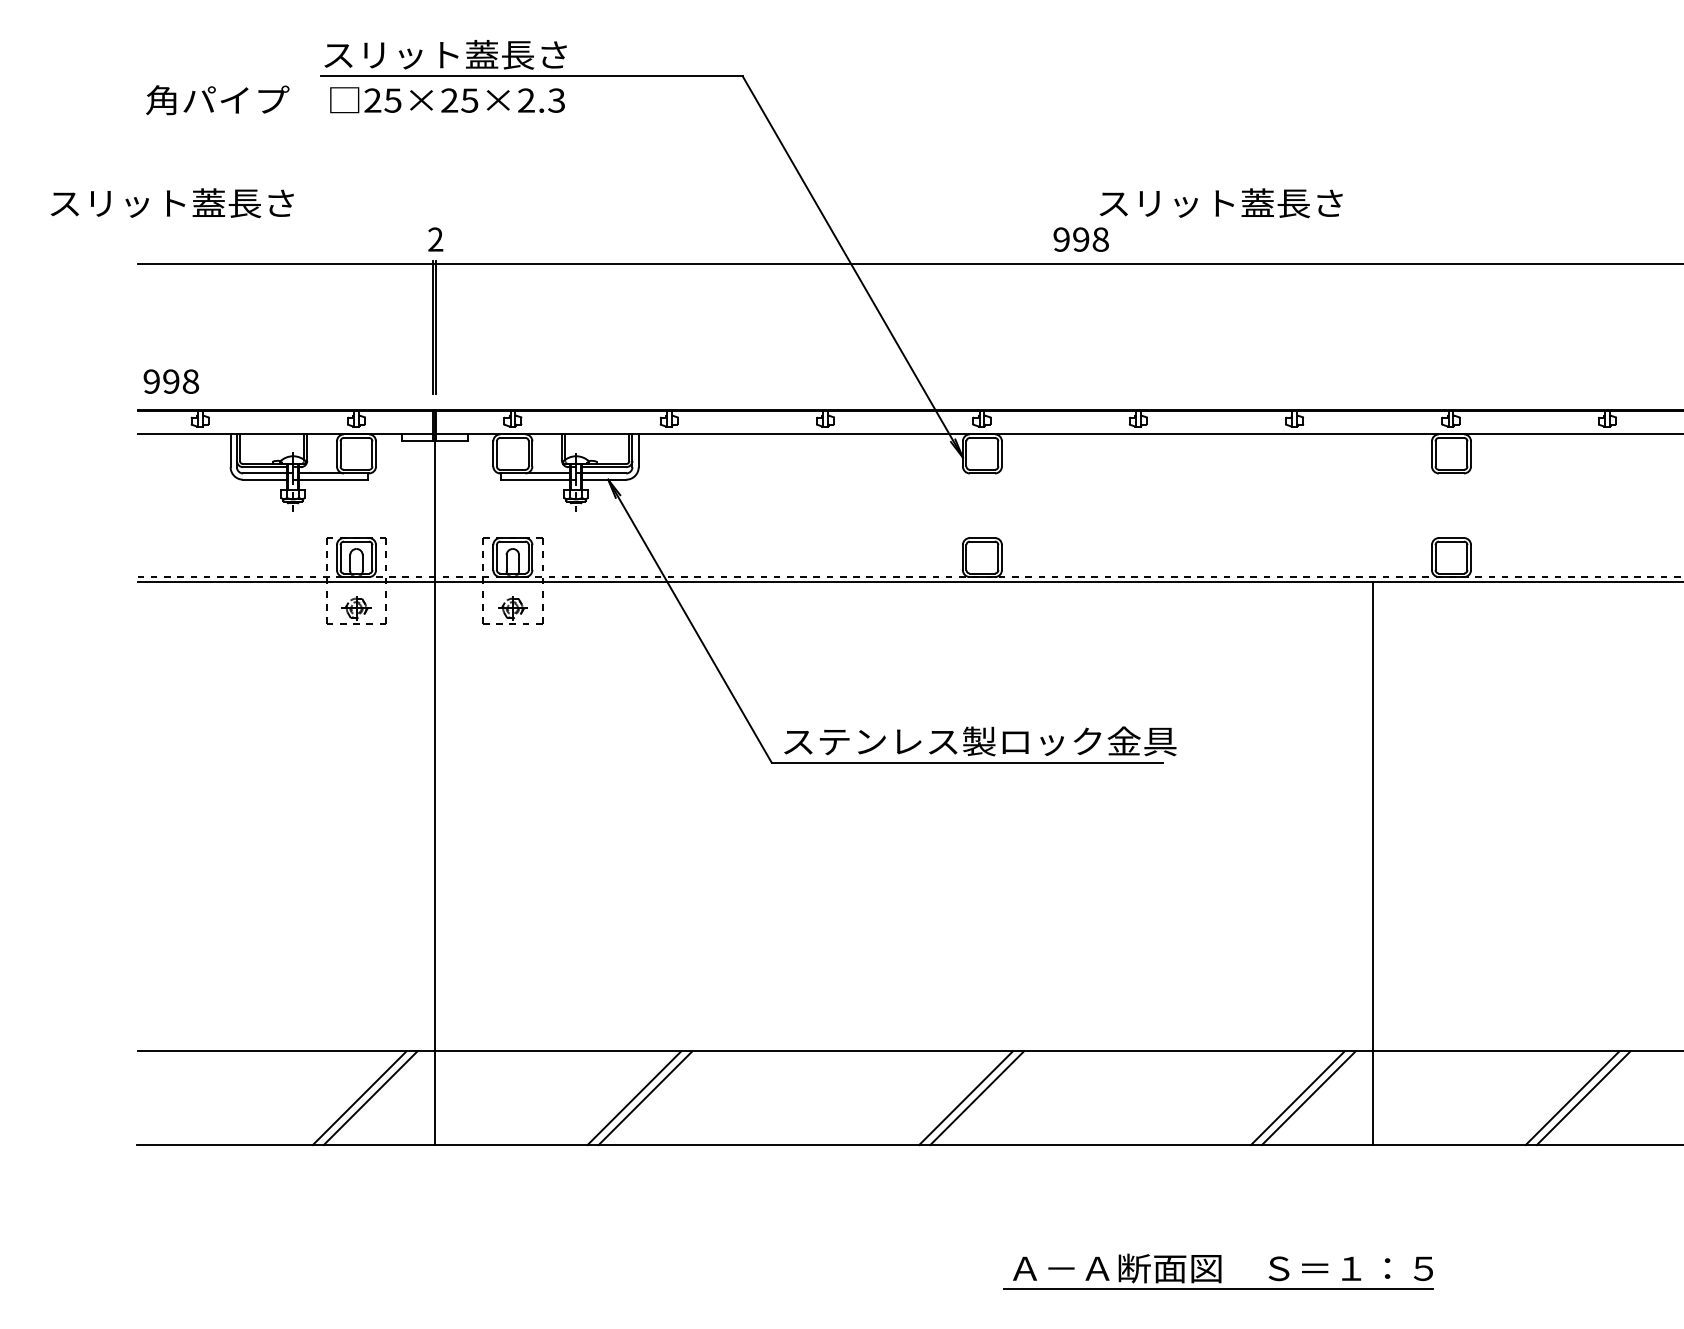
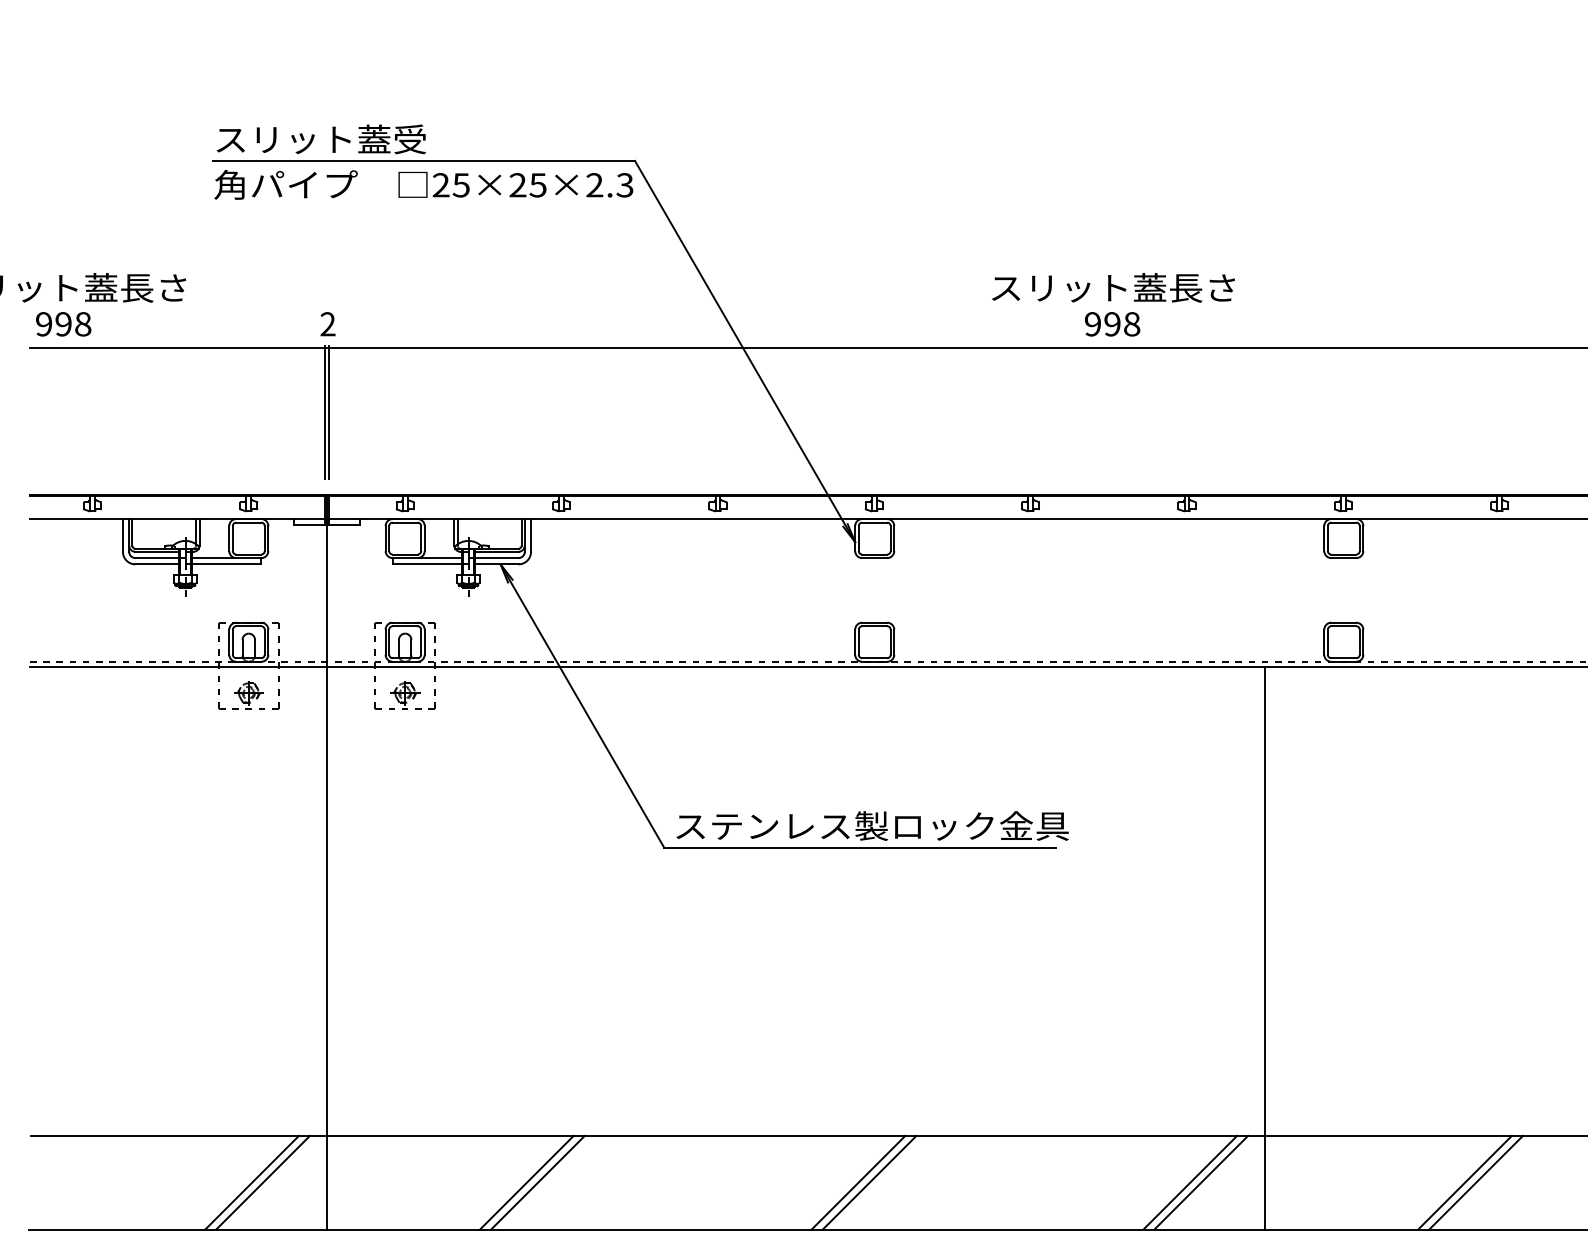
text: (534, 54) -> (426, 139), スリット蓋長さ -> スリット蓋受
text: (355, 100) -> (423, 185), moved
text: (1080, 239) -> (1111, 324), moved
text: (171, 381) -> (63, 324), moved

